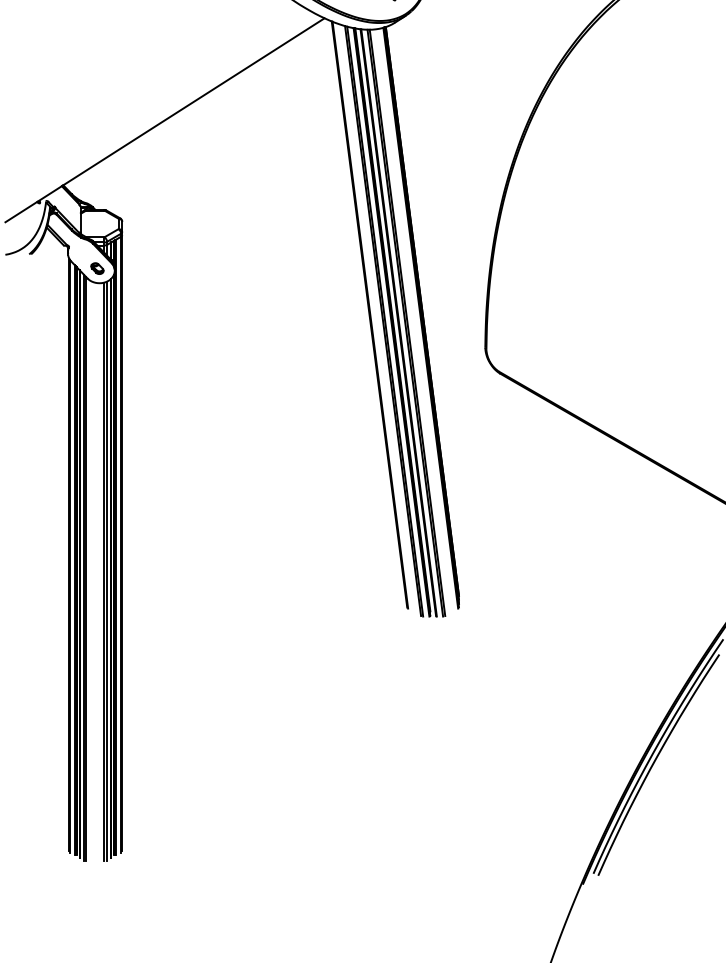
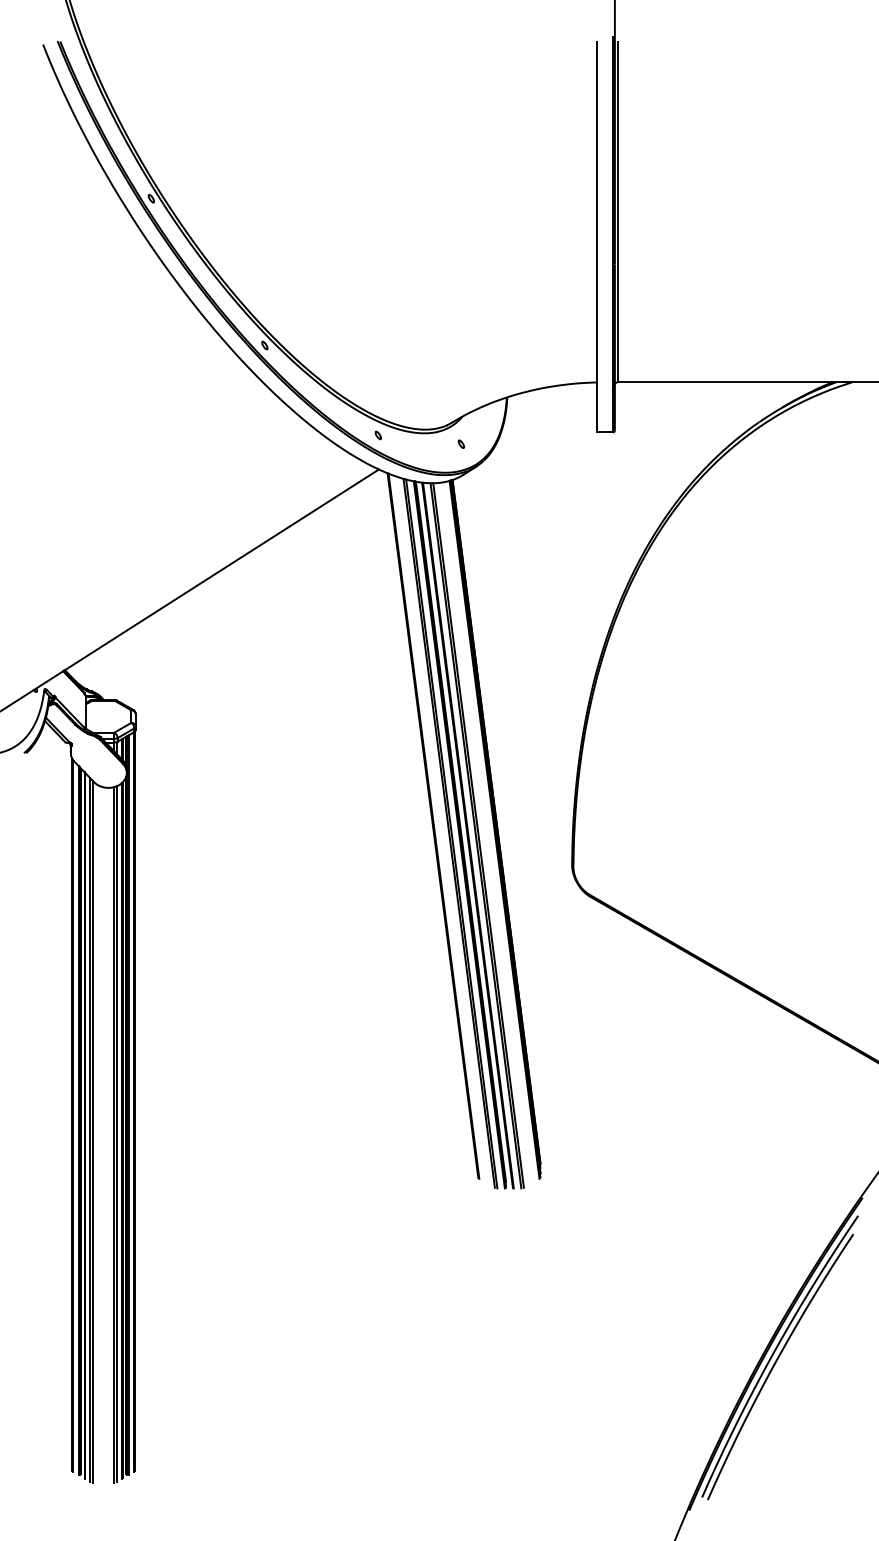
part: (97, 267) -> (105, 769), removed

